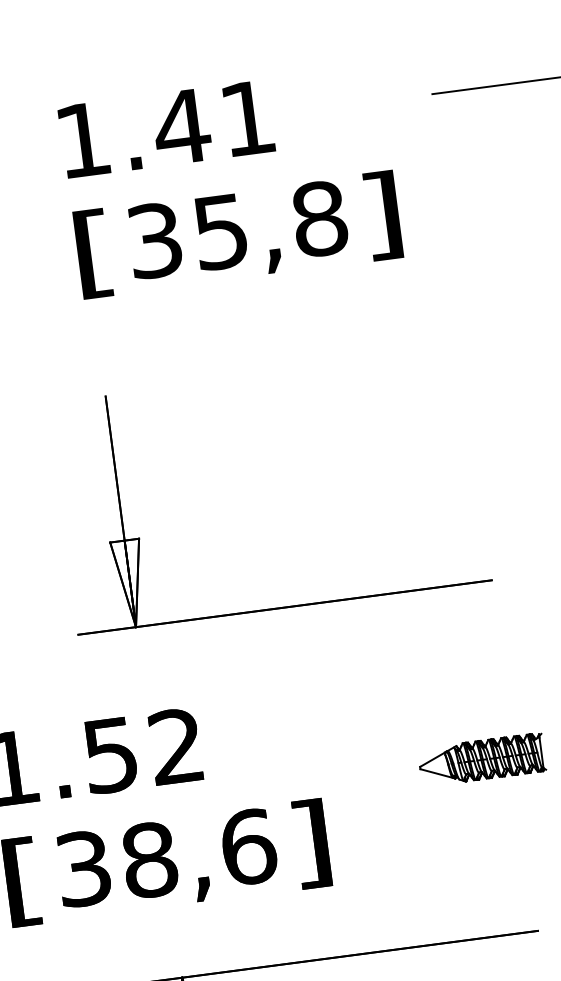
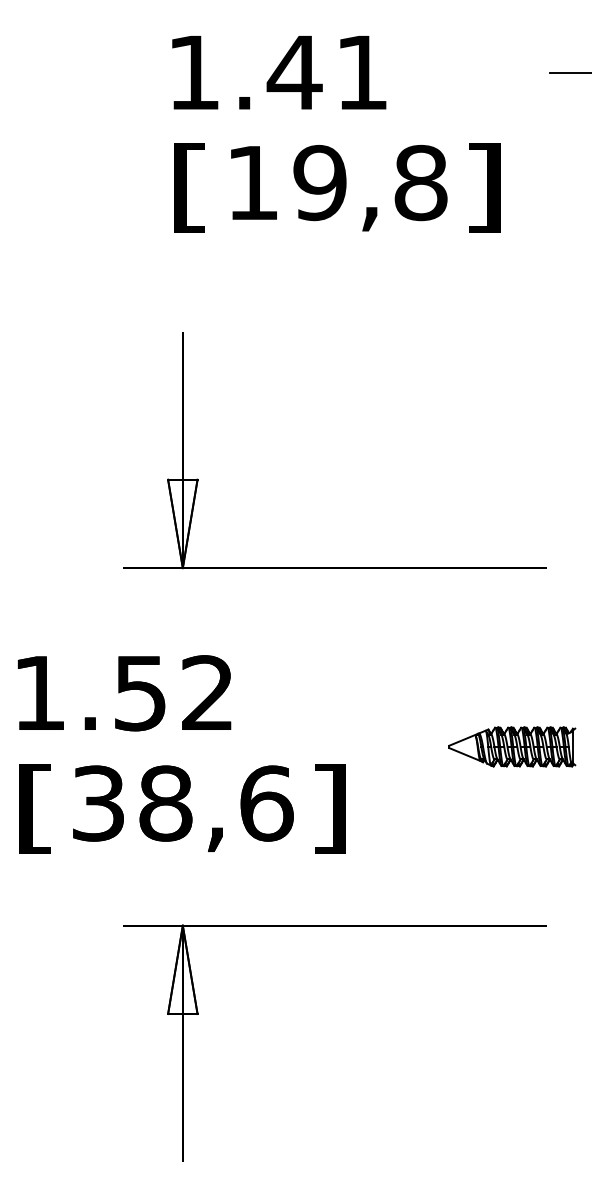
text: (187, 235) -> (286, 182), 35,8 -> 19,8

